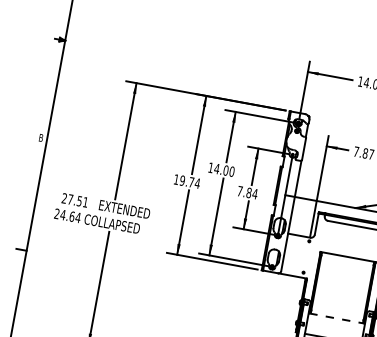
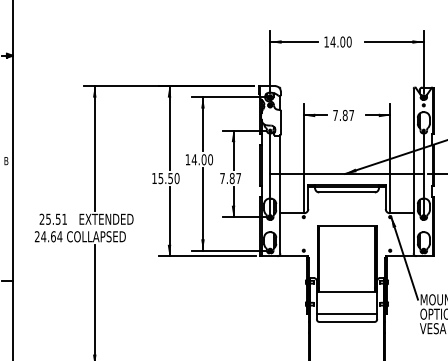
text: (189, 182) -> (168, 178), 19.74 -> 15.50
text: (254, 194) -> (238, 178), 7.84 -> 7.87
text: (70, 199) -> (48, 219), 27.51 -> 25.51
line: (337, 318) -> (347, 291), dashed -> solid

